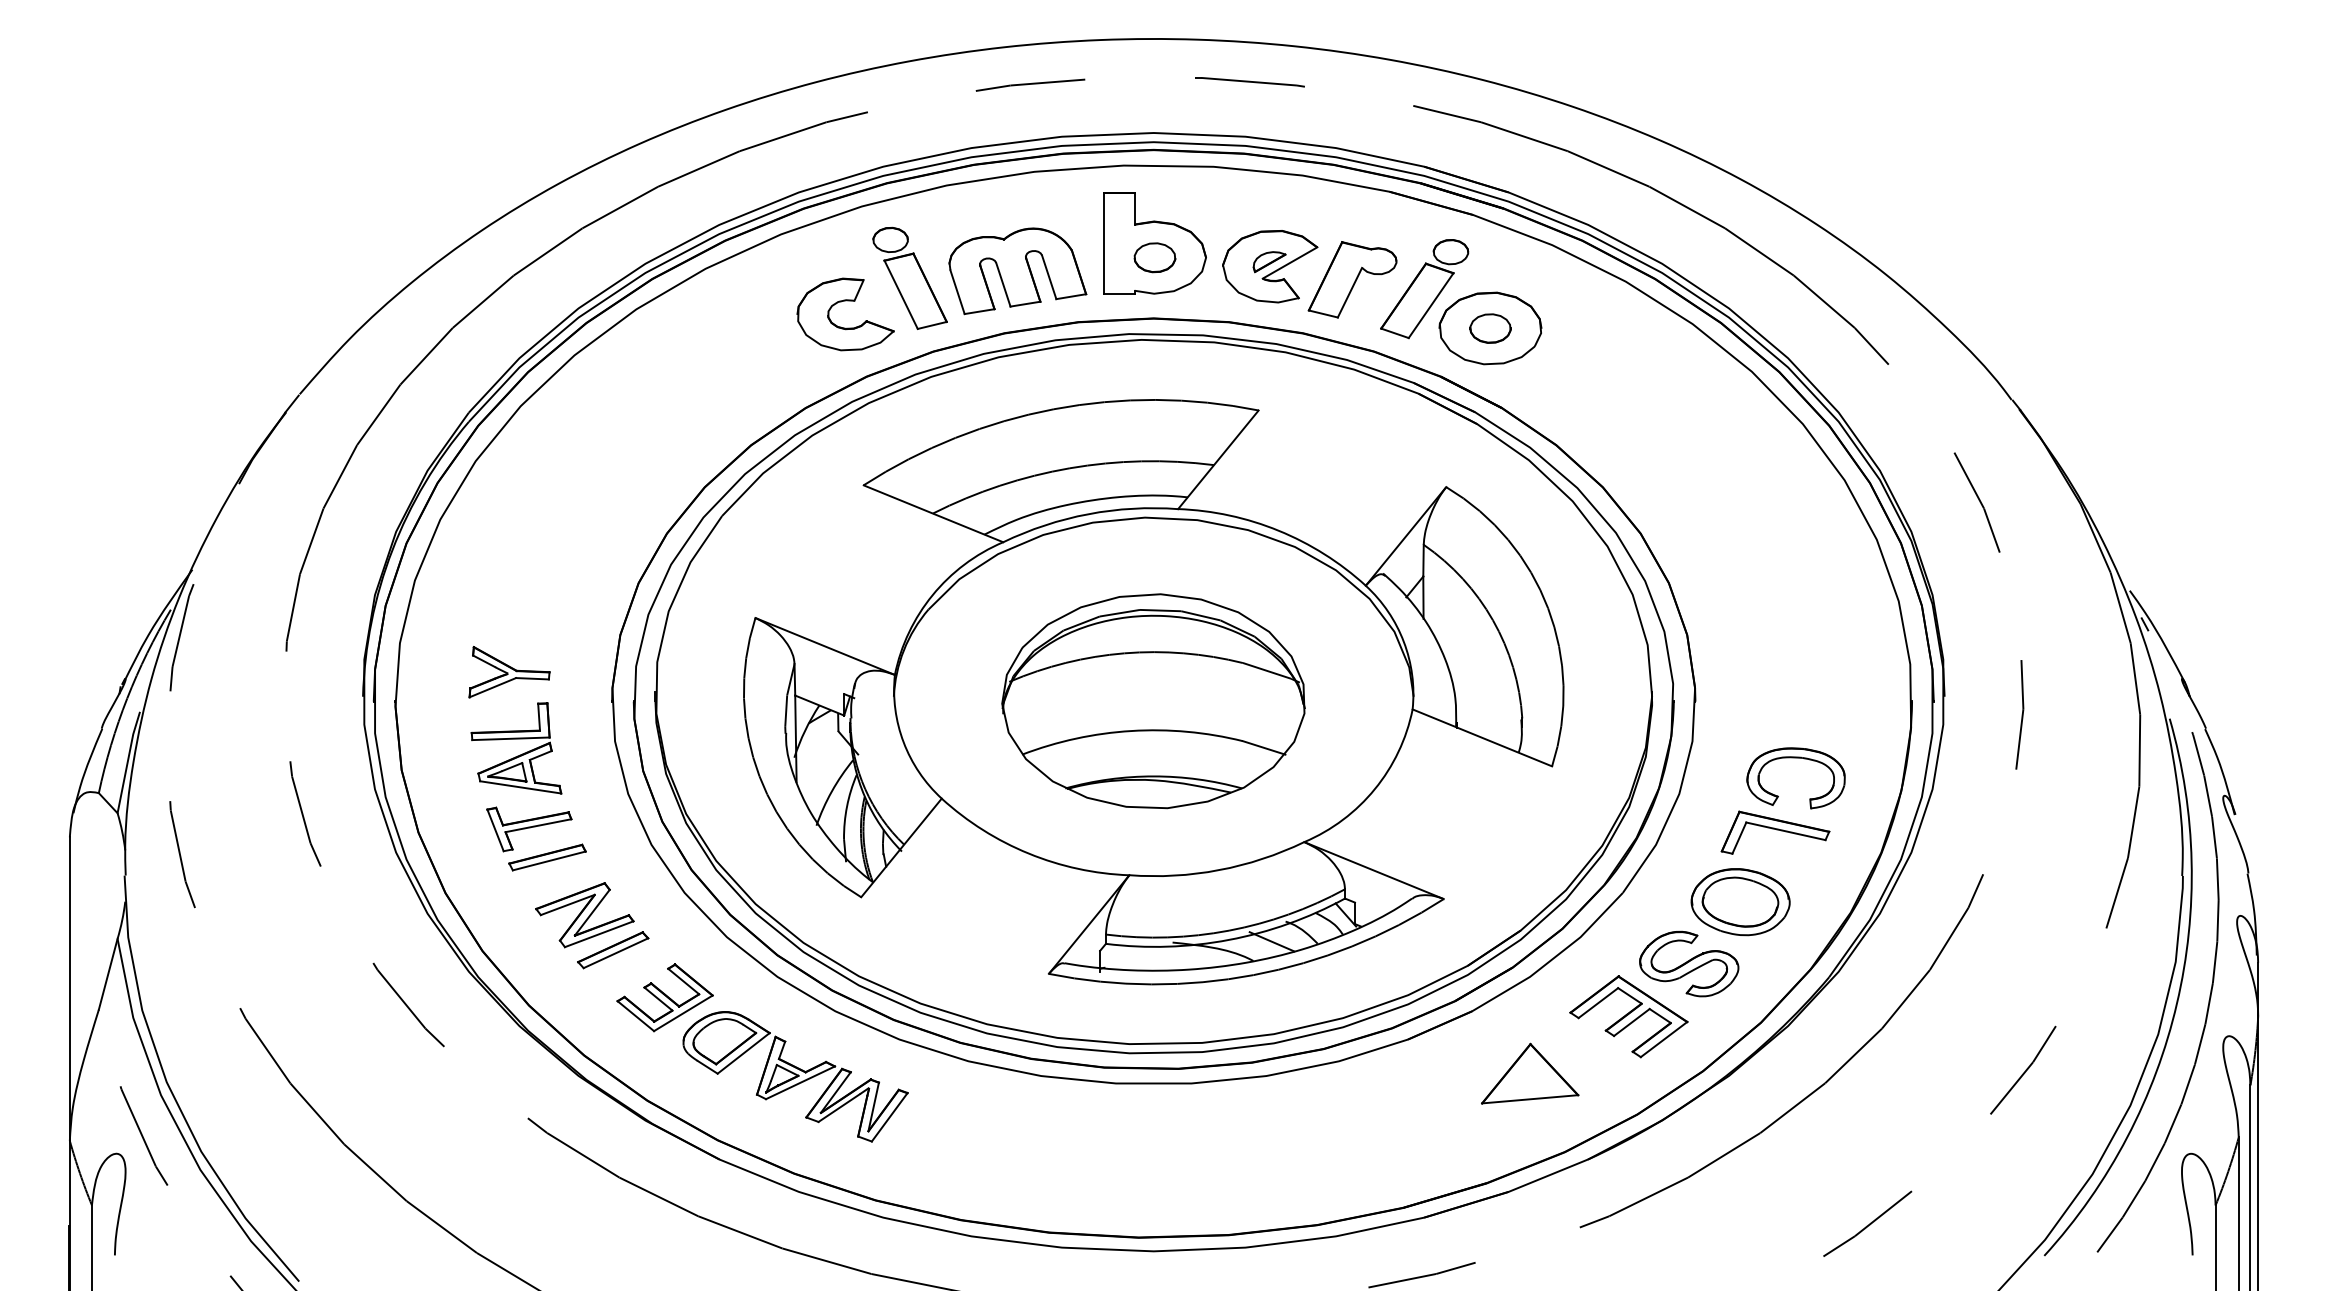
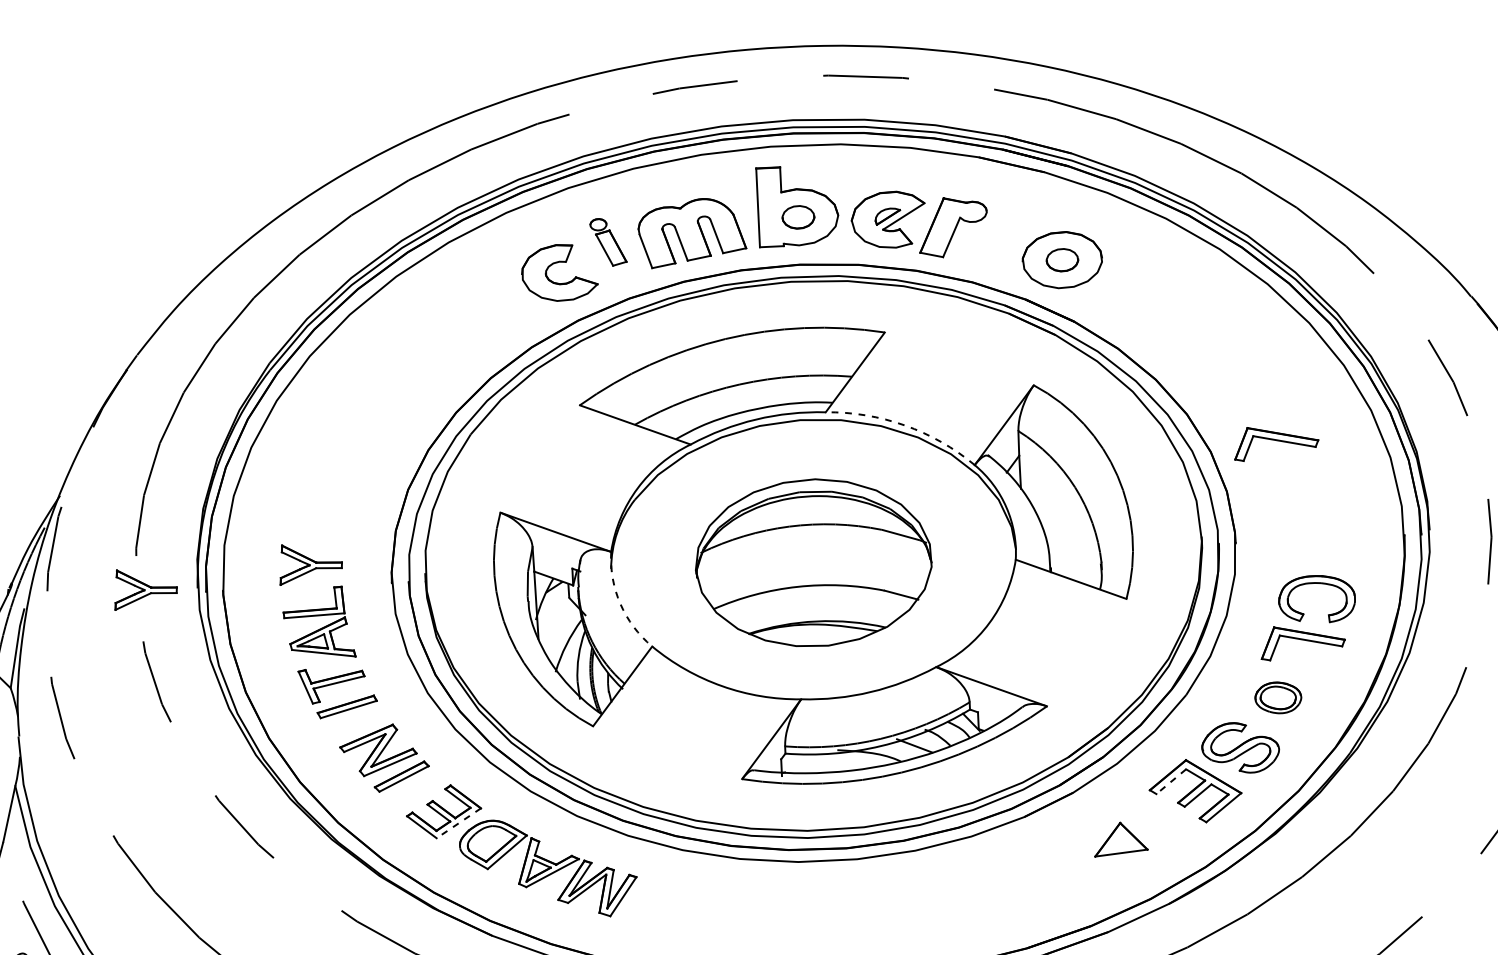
part: (909, 277) -> (607, 241), size x0.6
part: (1424, 289) -> (1009, 232), removed
arc: (1278, 530) -> (904, 425), solid -> dashed
part: (1753, 575) -> (1276, 442), added
part: (296, 694) -> (145, 589), added
arc: (903, 742) -> (620, 604), solid -> dashed
part: (1740, 902) -> (1278, 698), size x0.6
line: (1598, 1003) -> (1171, 782), solid -> dashed
line: (682, 1013) -> (458, 823), solid -> dashed
part: (1530, 1073) -> (1120, 839), size x0.7

